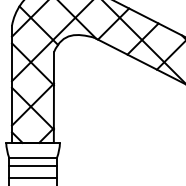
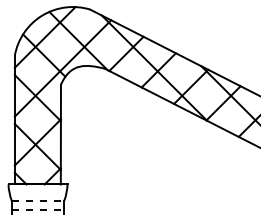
line: (33, 157) -> (38, 200), solid -> dashed
line: (33, 166) -> (38, 210), solid -> dashed

